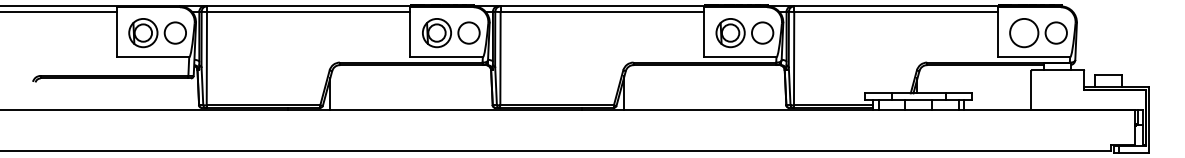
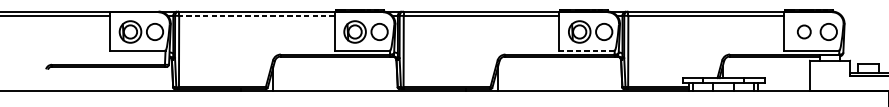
line: (308, 12) -> (256, 16), solid -> dashed
circle: (1024, 32) -> (804, 31), size x0.6
line: (739, 57) -> (586, 50), solid -> dashed

